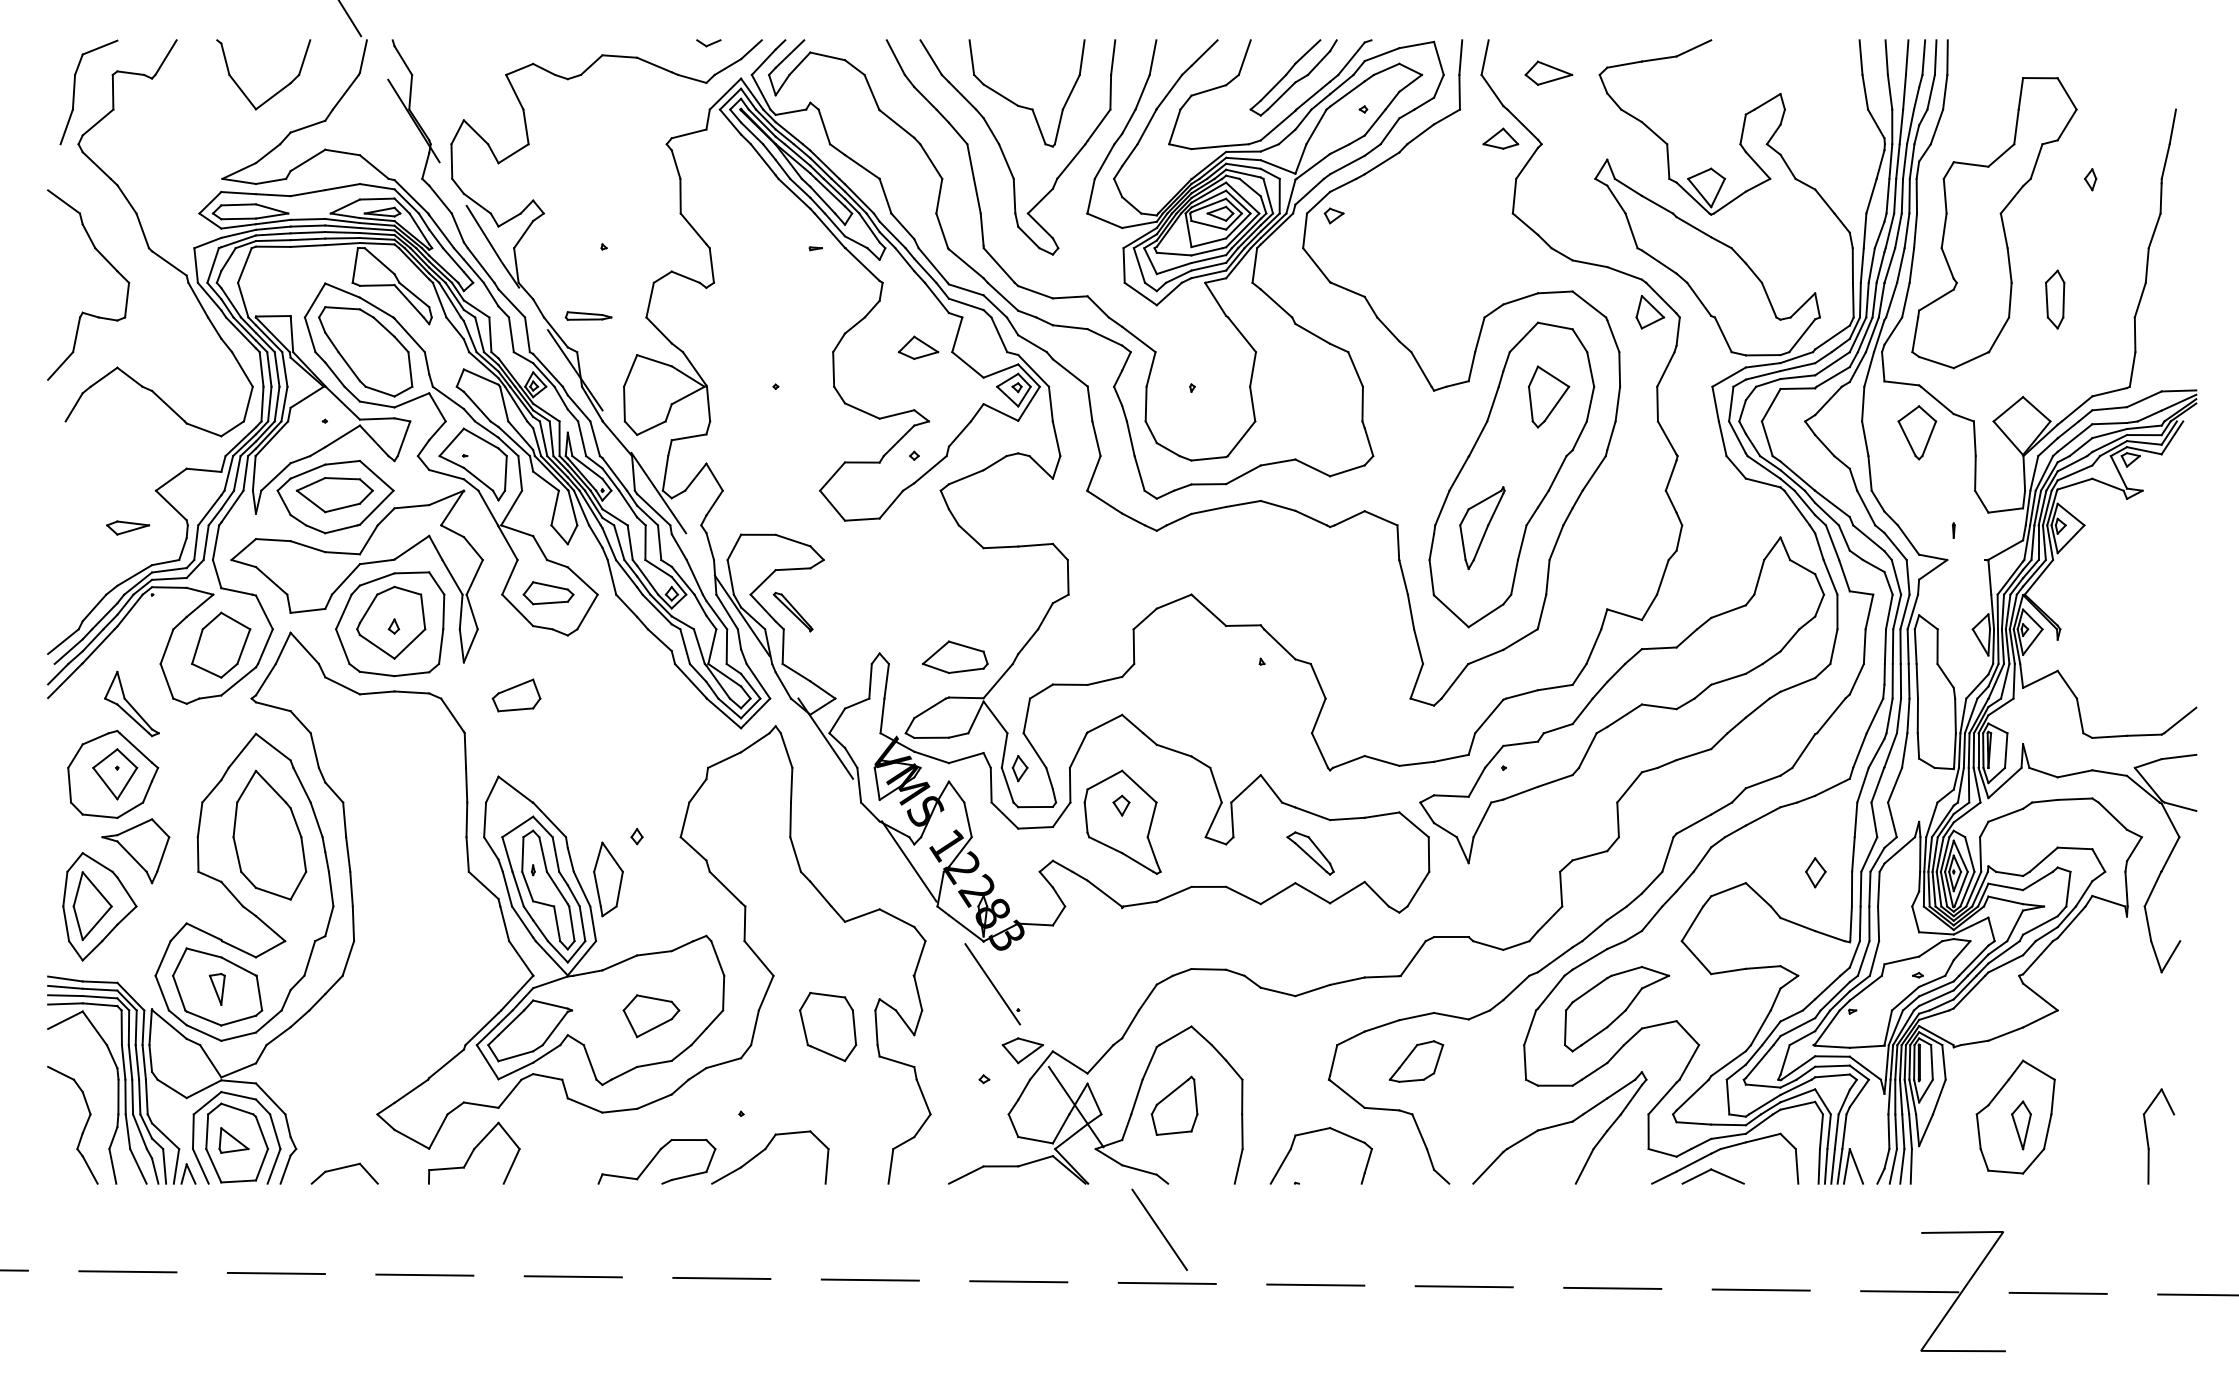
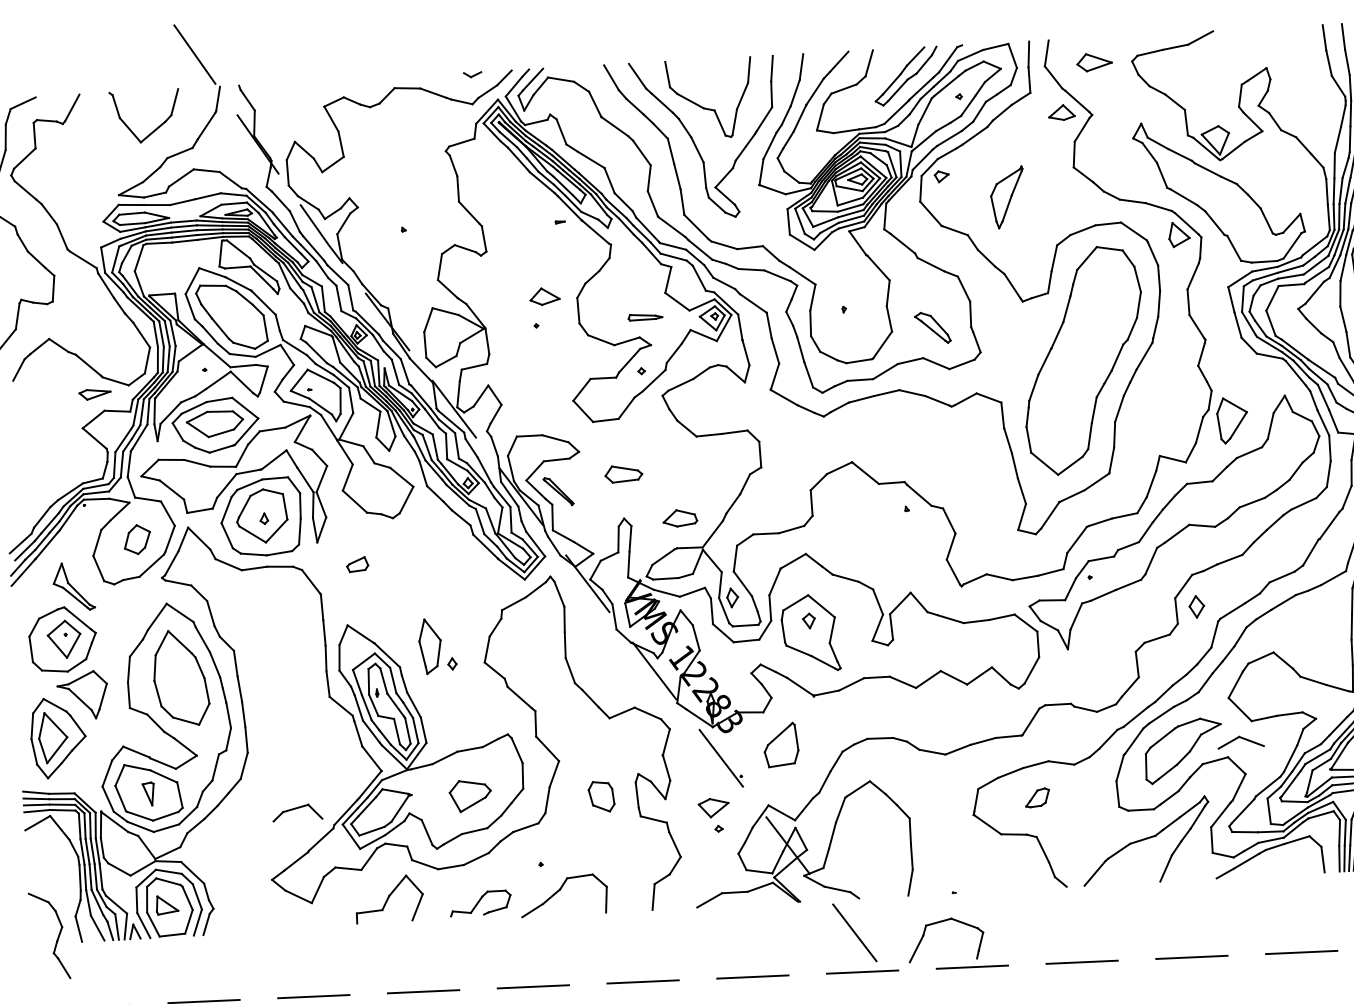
part: (588, 315) -> (645, 316), moved
part: (918, 347) -> (544, 296), moved
part: (1549, 396) -> (1232, 420), moved
part: (128, 527) -> (95, 394), moved
part: (1482, 528) -> (1007, 197), moved
part: (548, 593) -> (623, 474), moved
part: (221, 644) -> (137, 539), size x0.6
part: (955, 656) -> (680, 517), size x0.7
part: (516, 695) -> (357, 564), size x0.6
part: (1310, 853) -> (932, 327), moved
part: (1815, 872) -> (1196, 606), moved
part: (608, 879) -> (430, 646), moved
part: (828, 1027) -> (601, 797), size x0.6
part: (1022, 1050) -> (713, 807), moved
part: (1416, 1061) -> (1037, 797), size x0.6
part: (1174, 1105) -> (781, 744), moved
part: (82, 1130) -> (56, 939), moved
part: (1315, 1132) -> (940, 922), moved
part: (474, 1152) -> (389, 898), moved
part: (656, 1161) -> (480, 903), size x0.7
part: (344, 1173) -> (297, 812), moved
part: (1712, 1176) -> (1240, 742), moved

